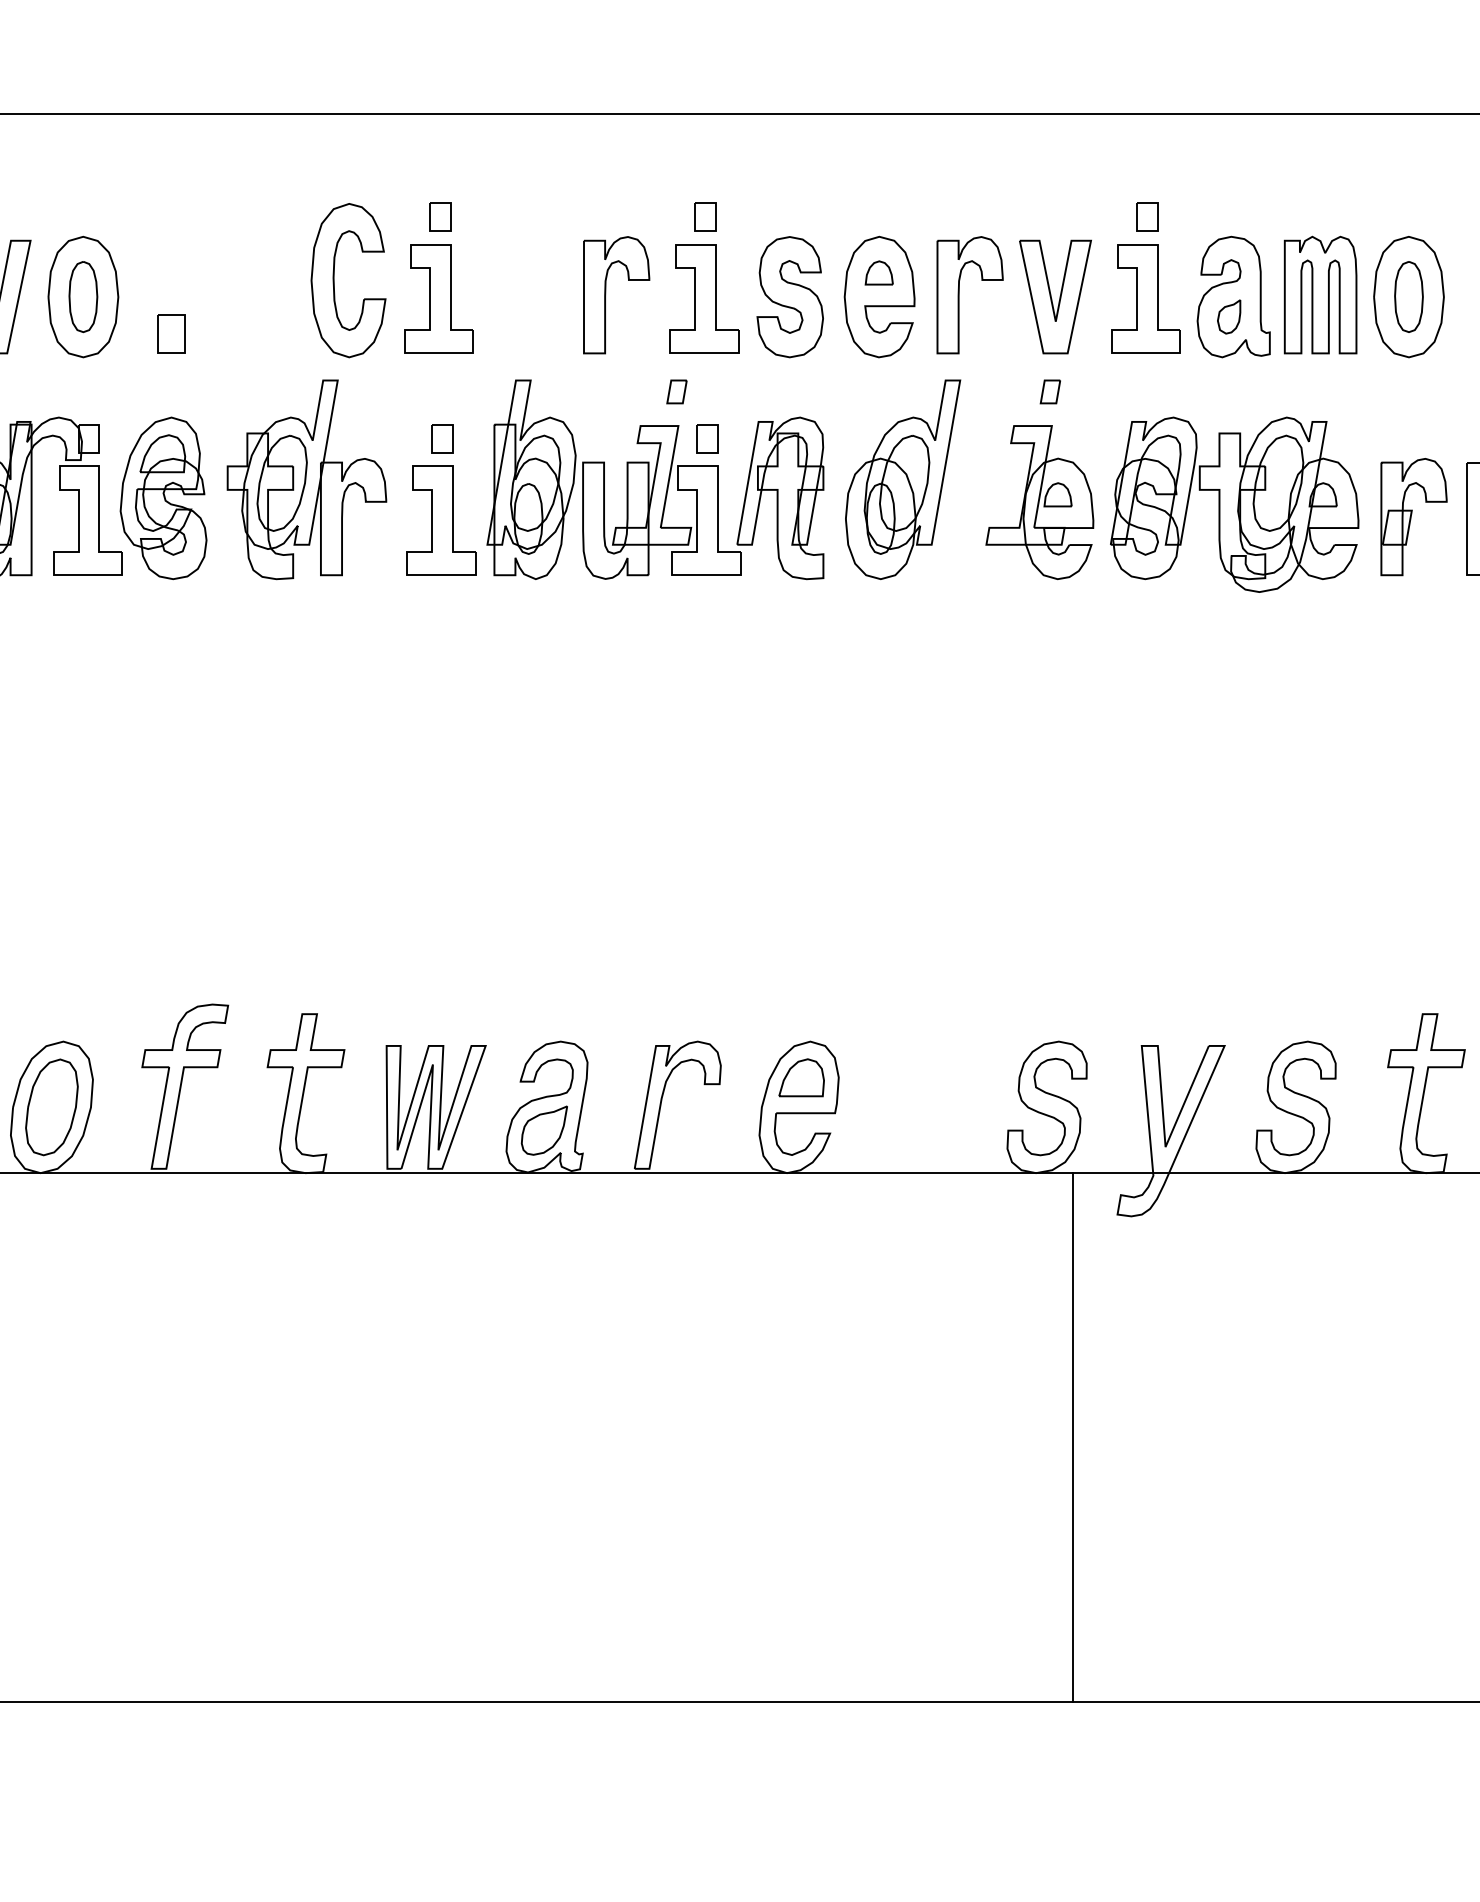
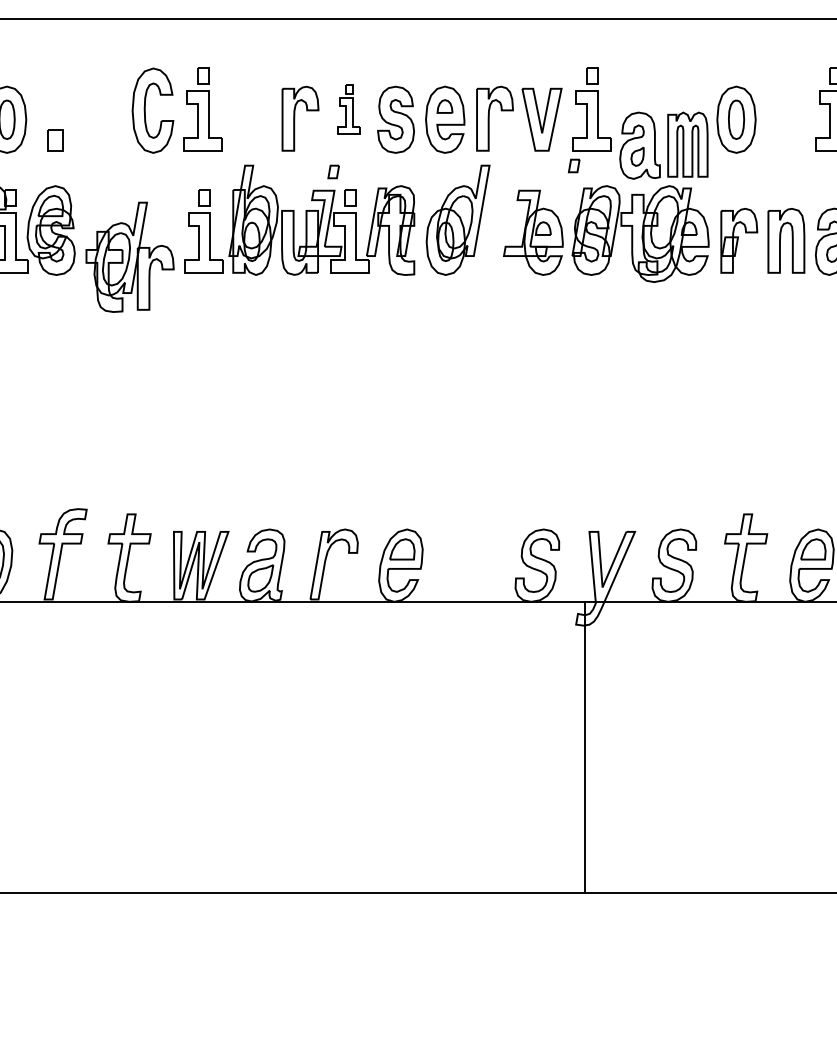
part: (703, 278) -> (348, 109), size x0.6
part: (1276, 296) -> (663, 145), moved
part: (1050, 391) -> (574, 165), moved
part: (305, 478) -> (129, 256), moved
line: (1072, 1436) -> (584, 746), moved

